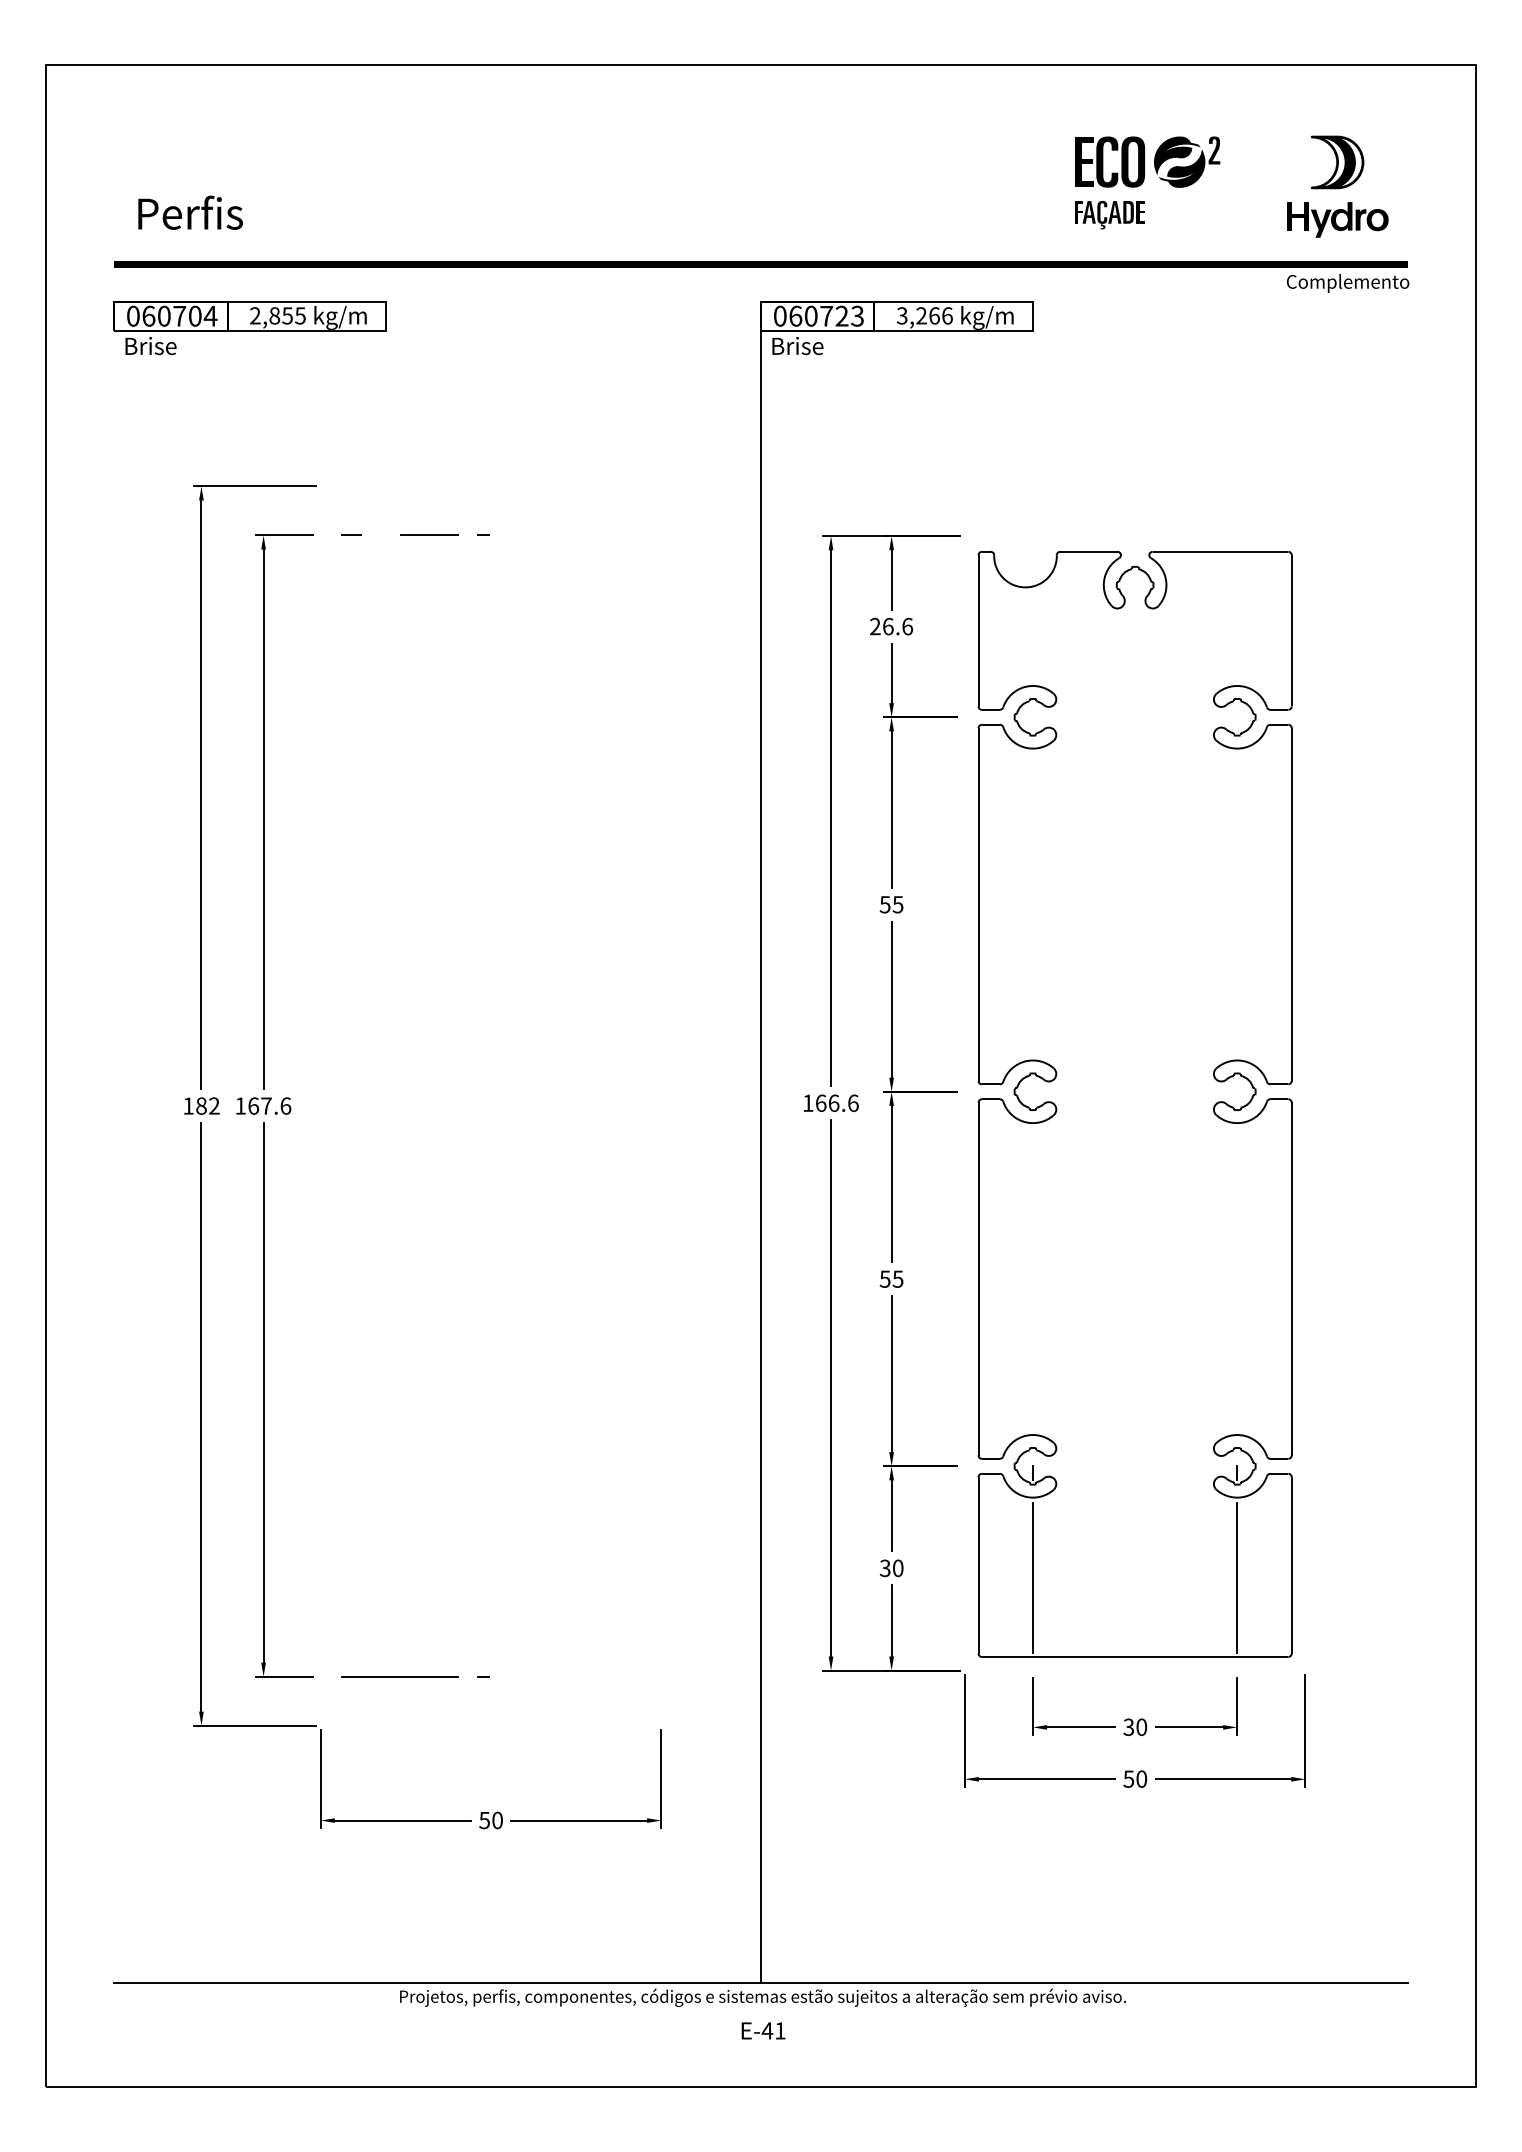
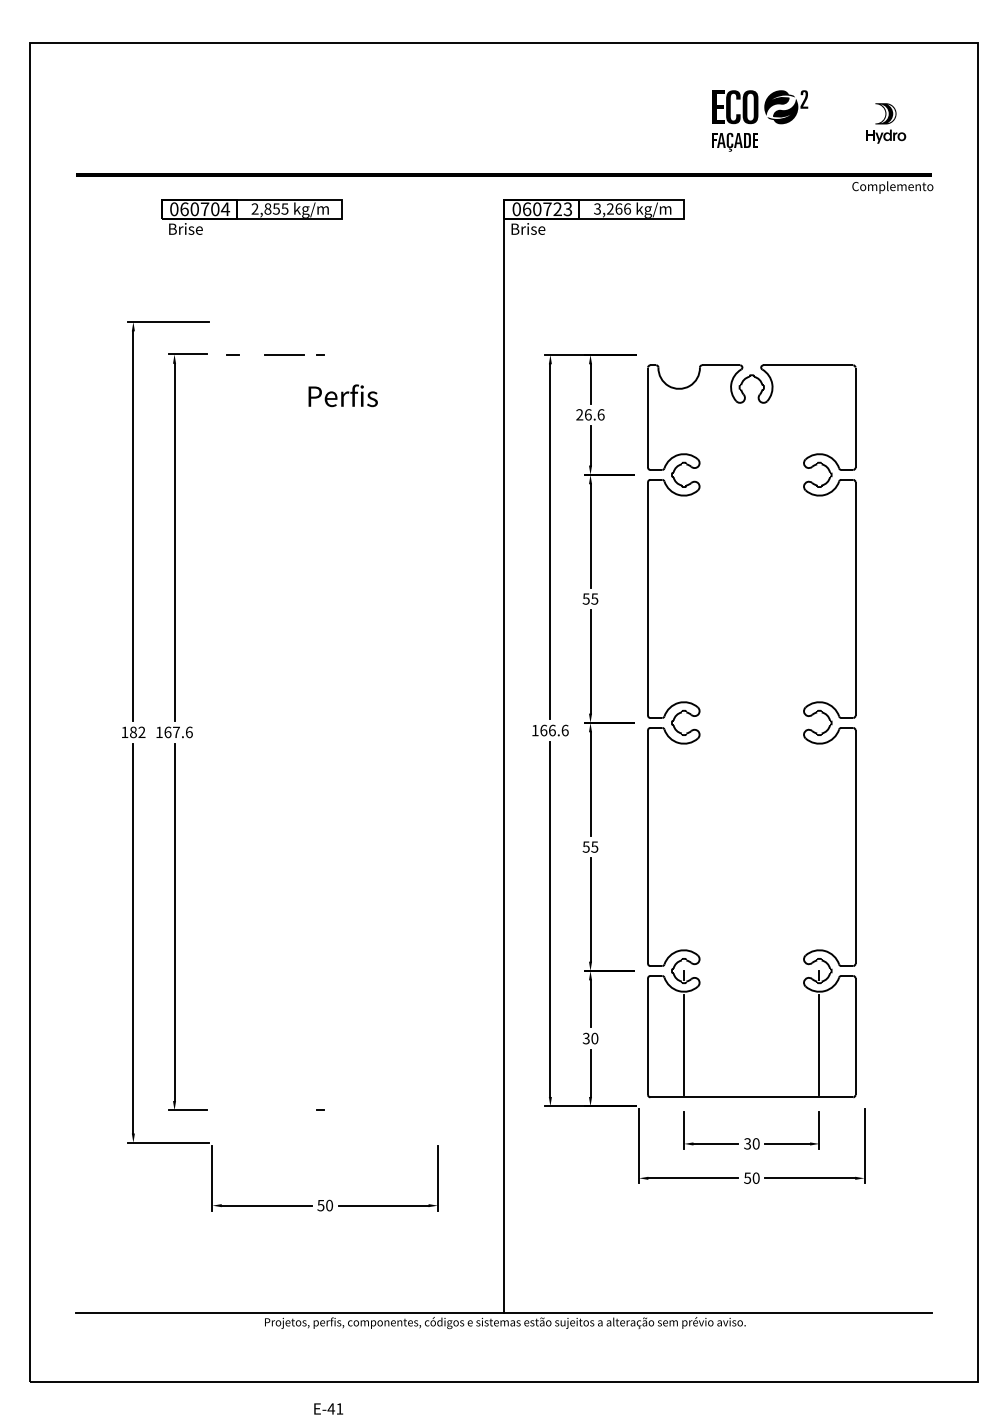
part: (1336, 186) -> (885, 123), size x0.6
text: (189, 212) -> (342, 395), moved
part: (249, 327) -> (251, 216), moved
line: (399, 1676) -> (264, 1110), removed
text: (763, 2030) -> (328, 1408), moved

